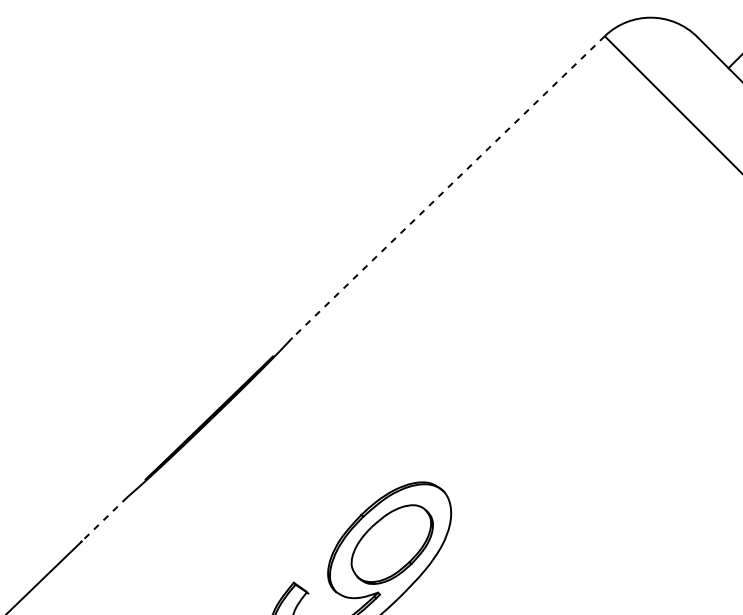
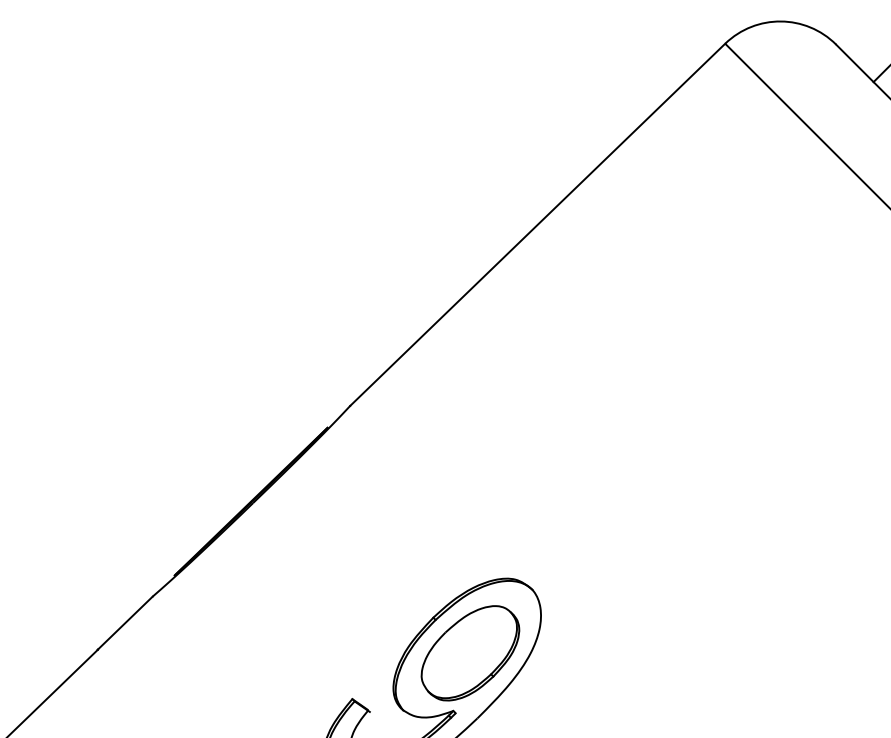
line: (448, 186) -> (537, 224), dashed -> solid
line: (103, 519) -> (124, 623), dashed -> solid

